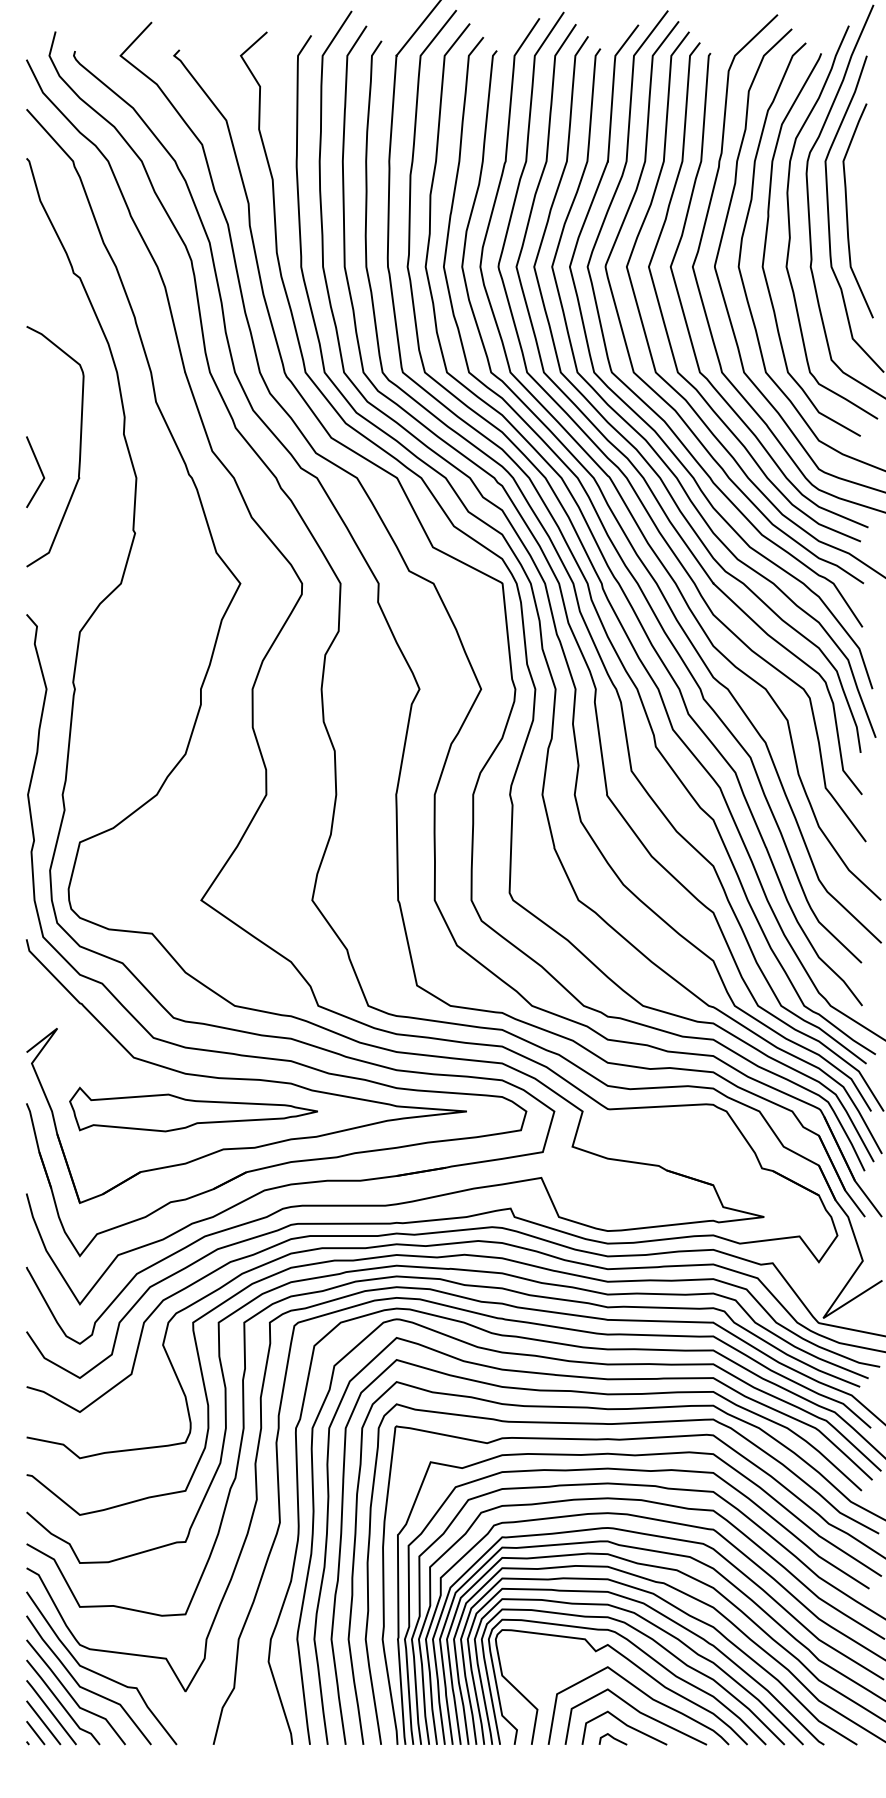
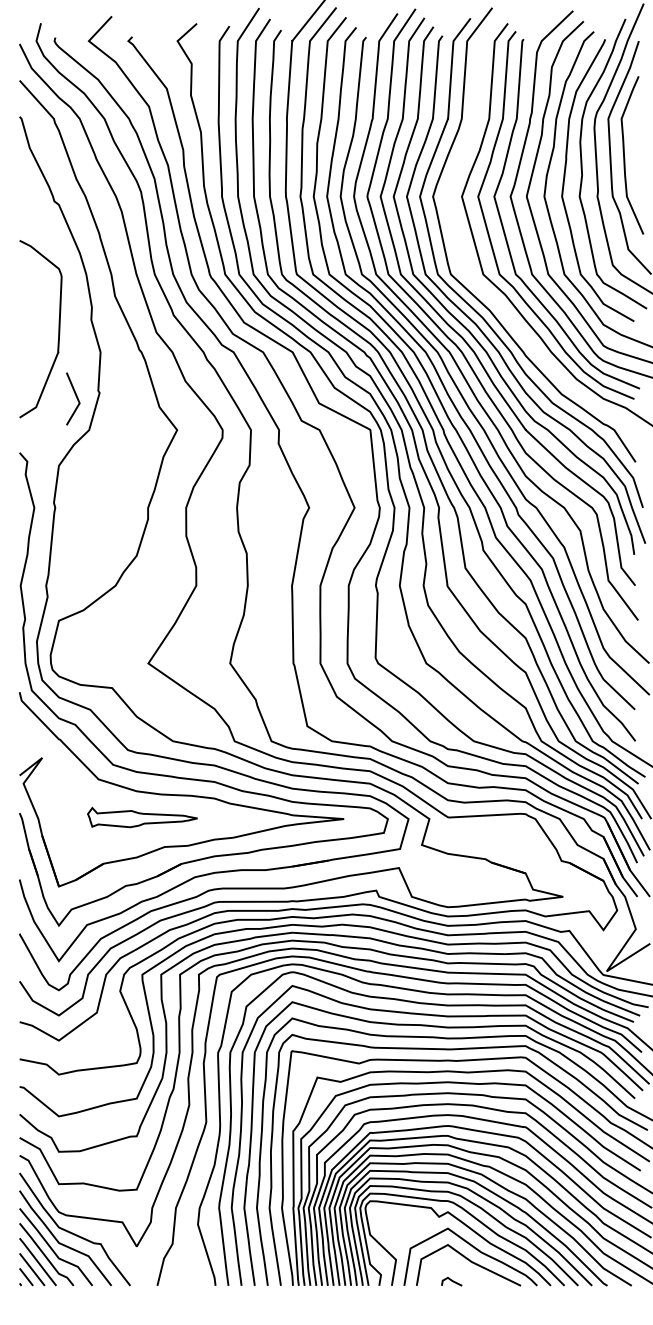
curve: (624, 333) -> (460, 245), removed
line: (38, 468) -> (75, 396), moved
part: (193, 1109) -> (142, 817), size x0.6
line: (624, 1725) -> (460, 1271), removed

